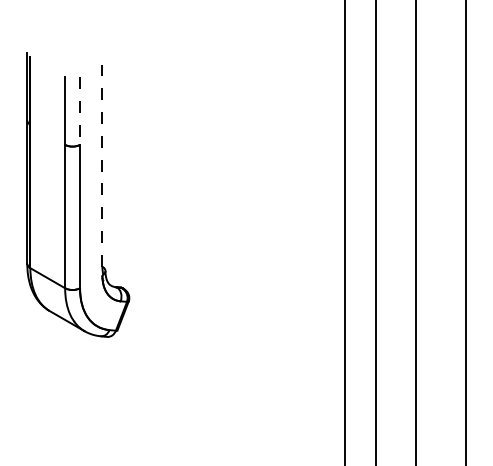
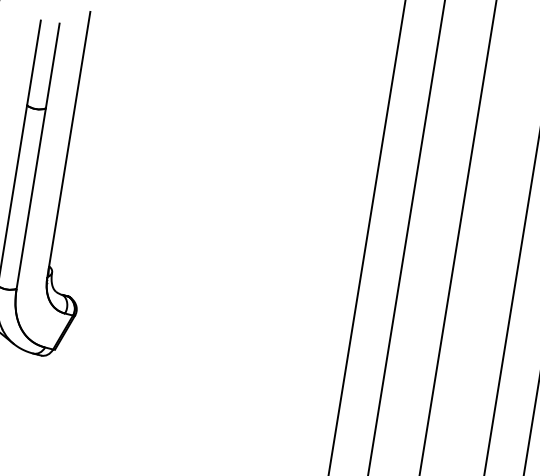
line: (80, 111) -> (53, 66), dashed -> solid
line: (102, 170) -> (68, 145), dashed -> solid

